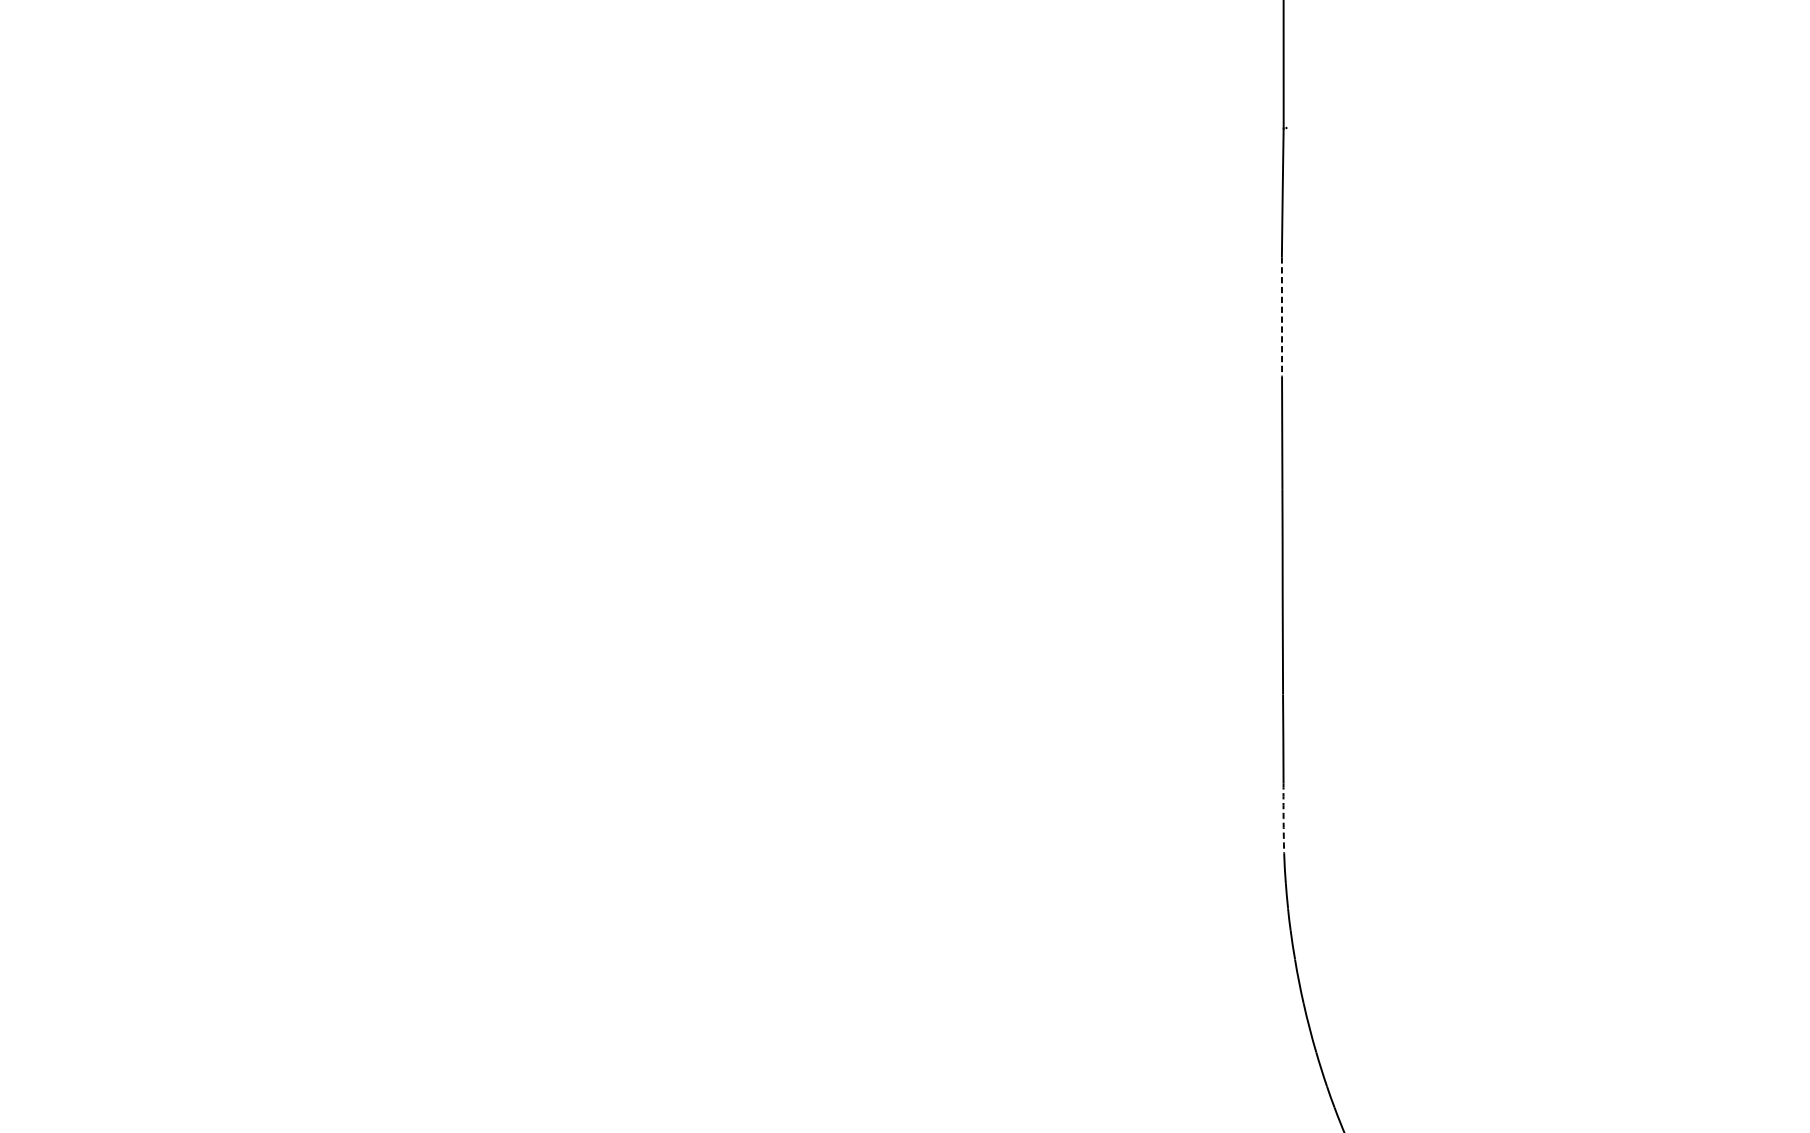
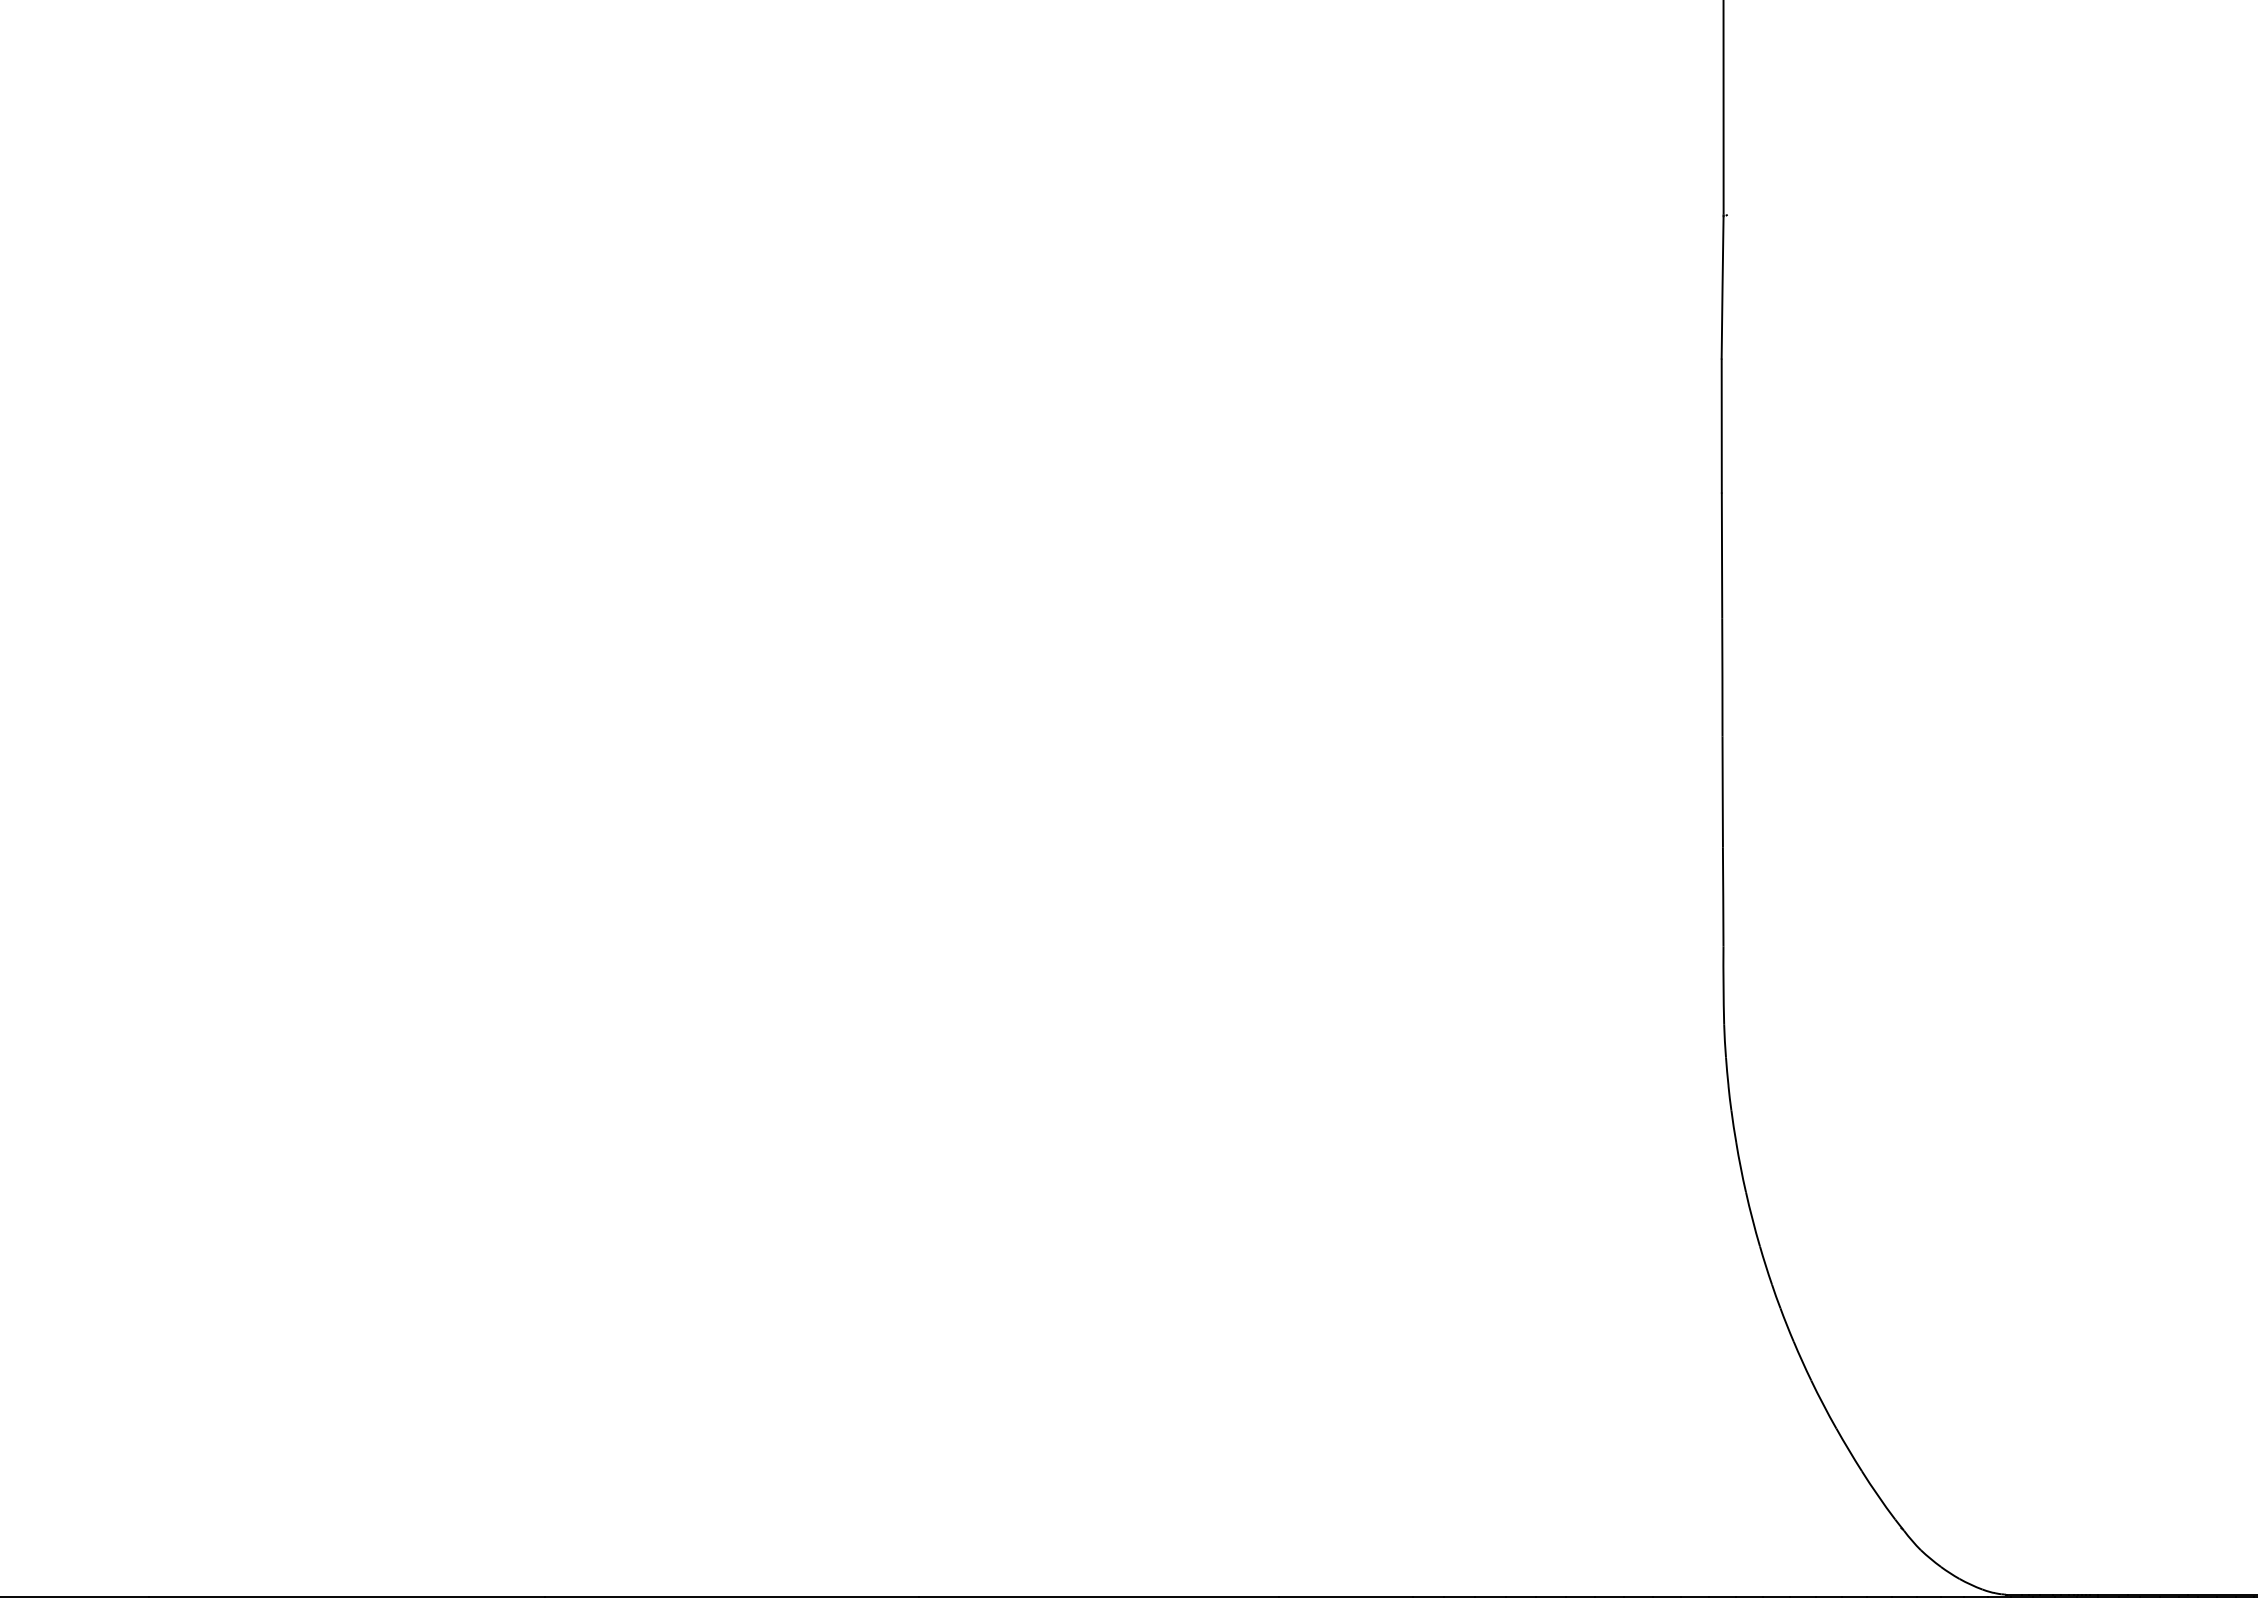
line: (1281, 317) -> (1721, 426), dashed -> solid
arc: (1283, 818) -> (1723, 985), dashed -> solid

